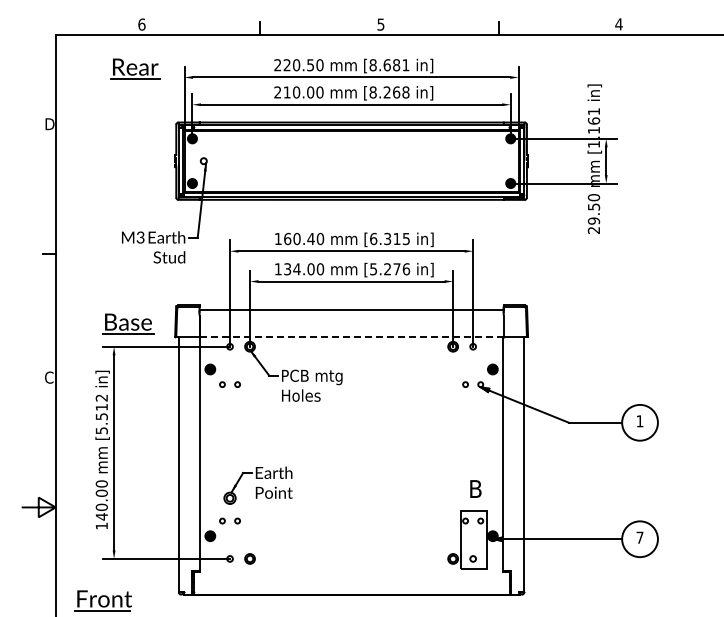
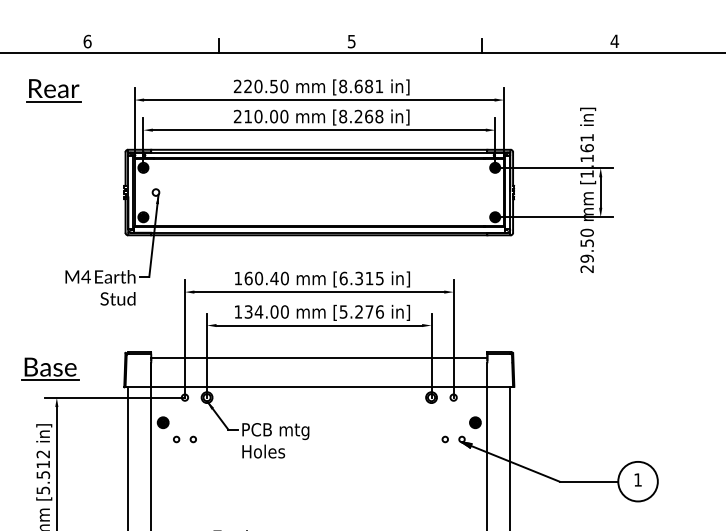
part: (135, 68) -> (53, 90), moved
text: (140, 237) -> (86, 276), M3 -> M4
part: (128, 323) -> (50, 368), moved
line: (352, 336) -> (320, 386), dashed -> solid

